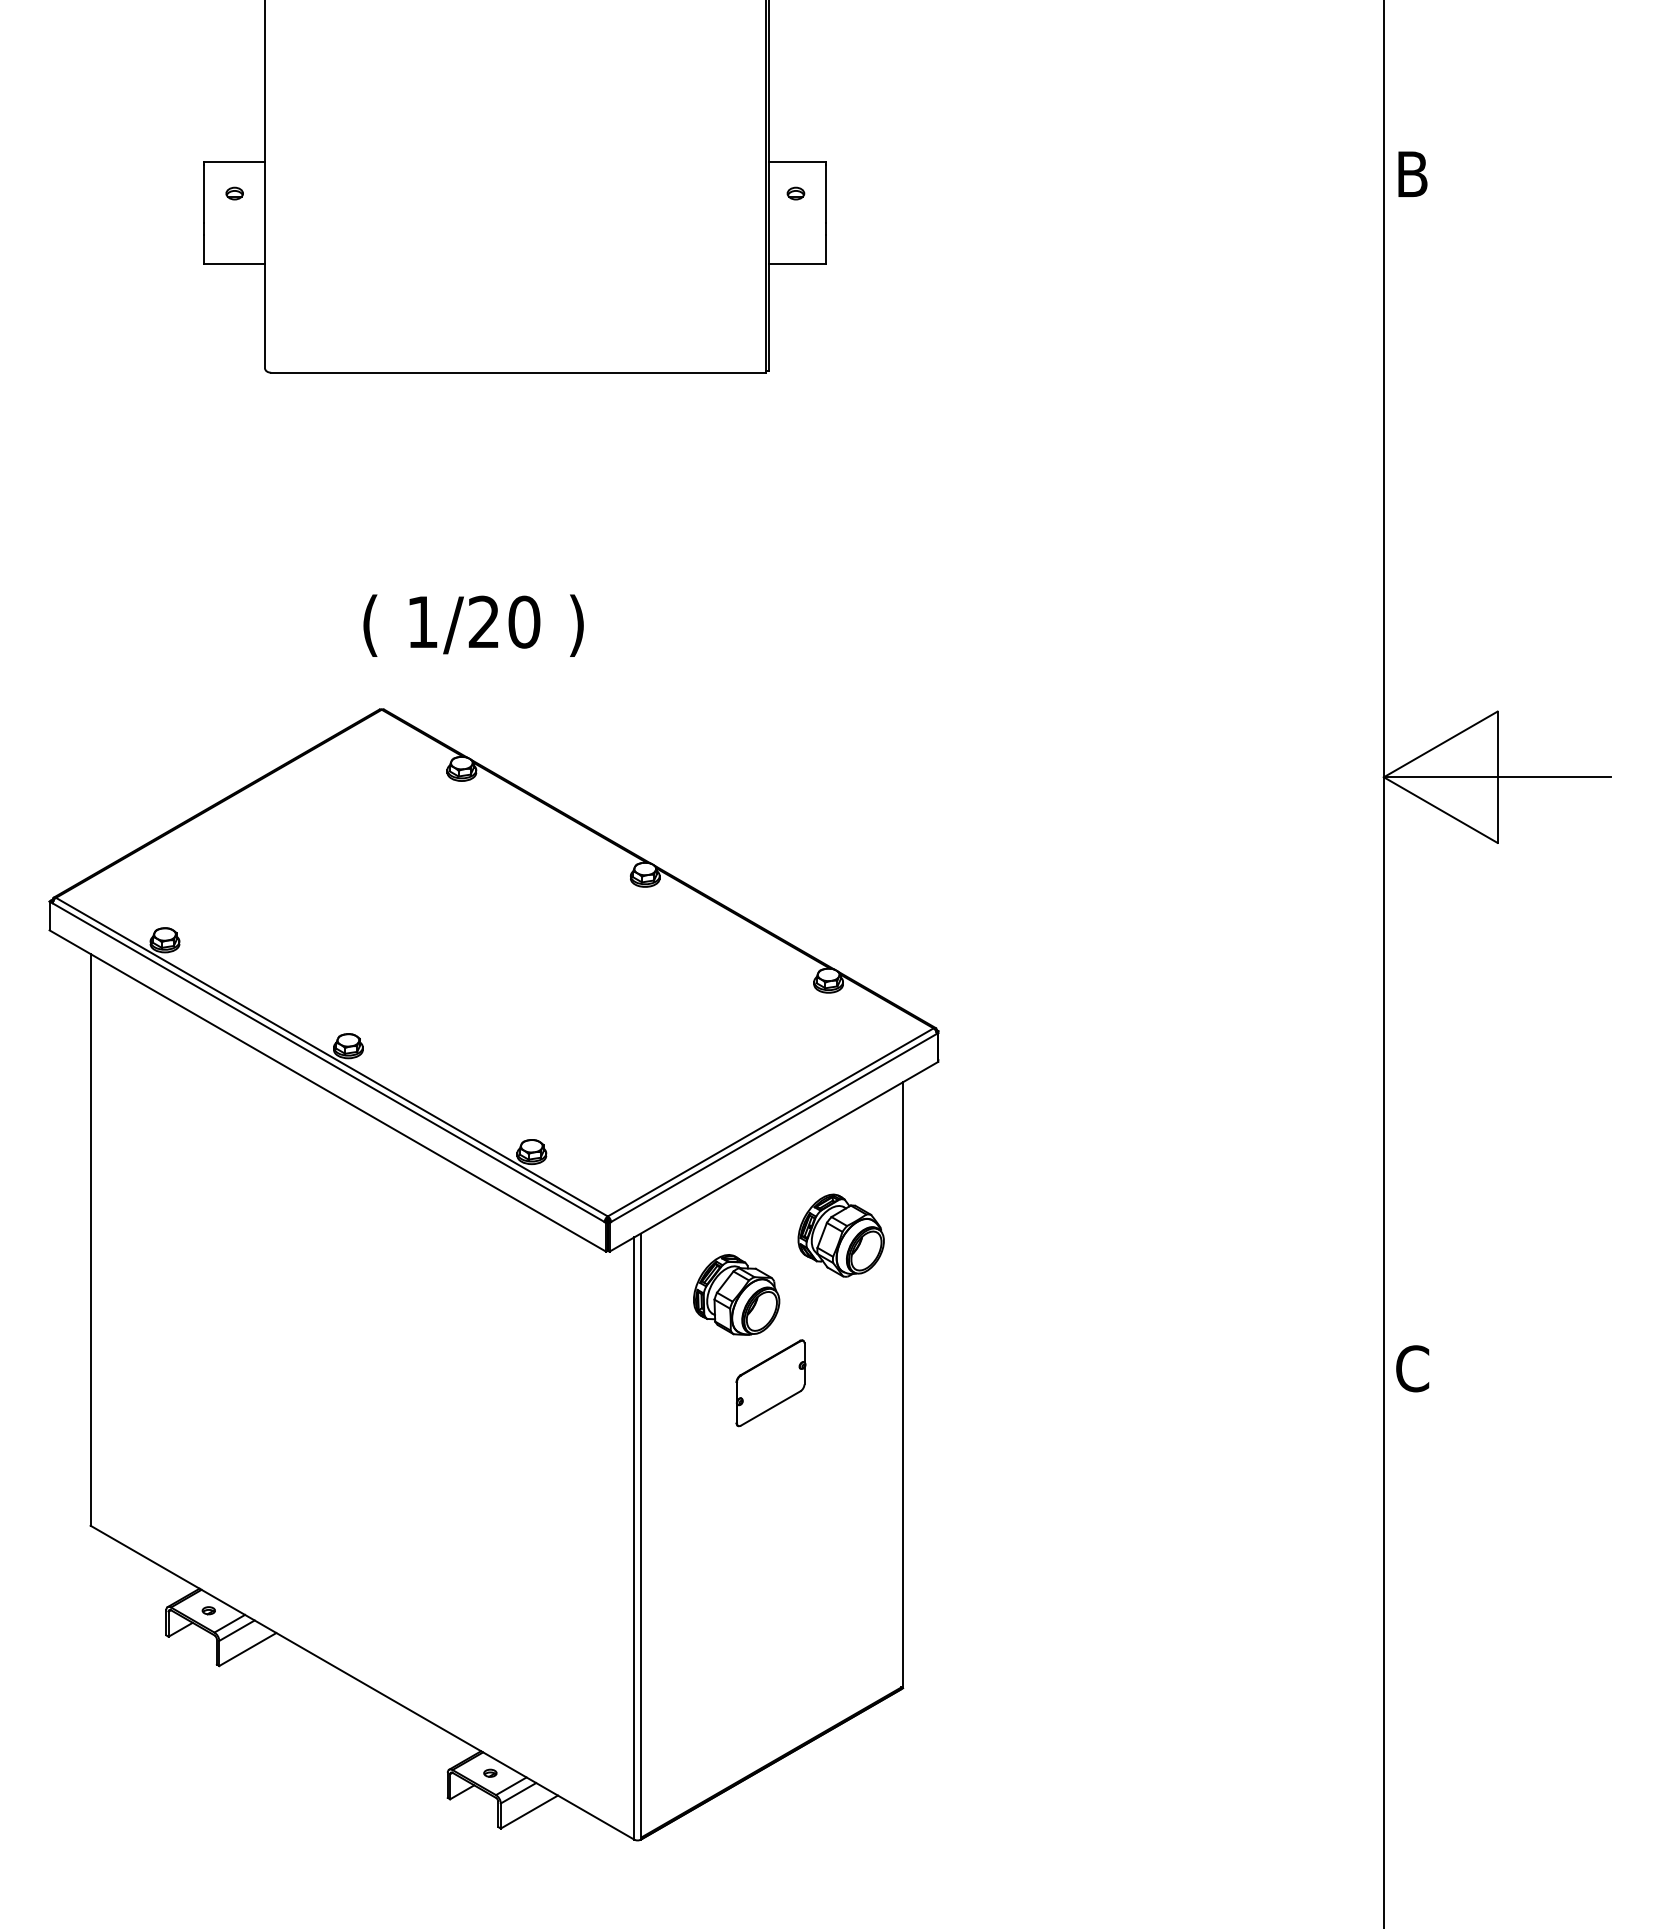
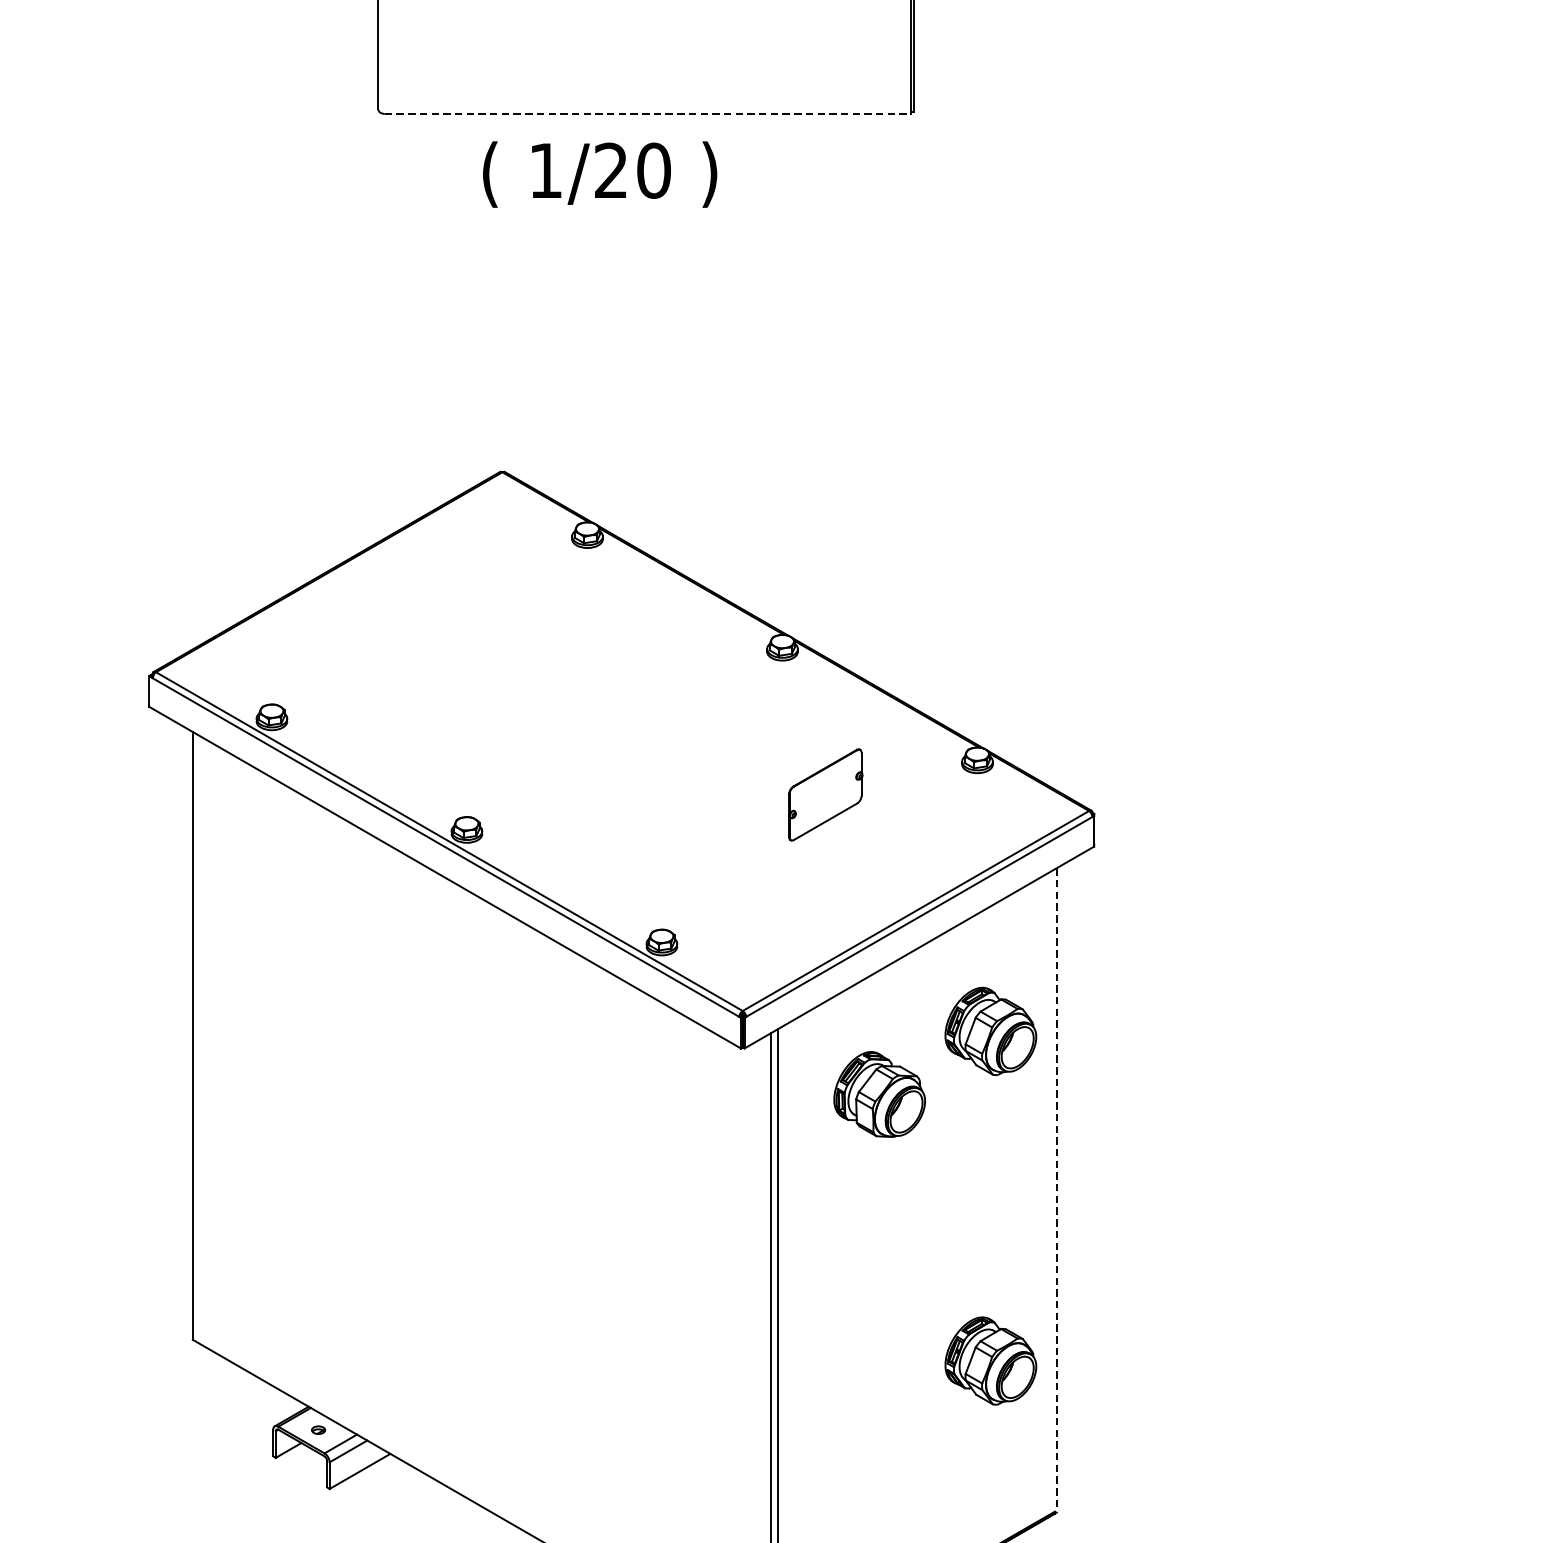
line: (518, 372) -> (647, 113), solid -> dashed
text: (473, 625) -> (599, 174), moved
part: (770, 1383) -> (825, 795), moved
line: (903, 1385) -> (1057, 1190), solid -> dashed
part: (840, 1545) -> (990, 1360), added

